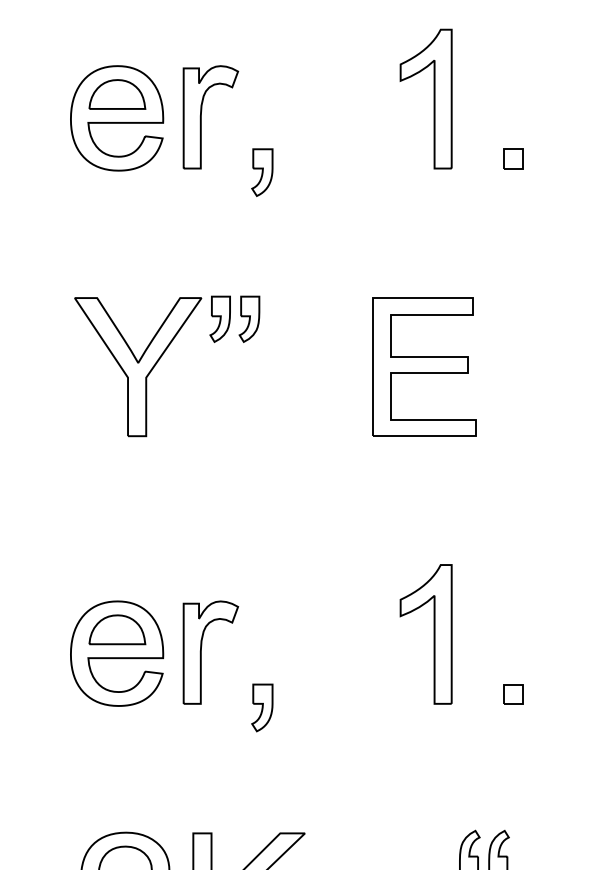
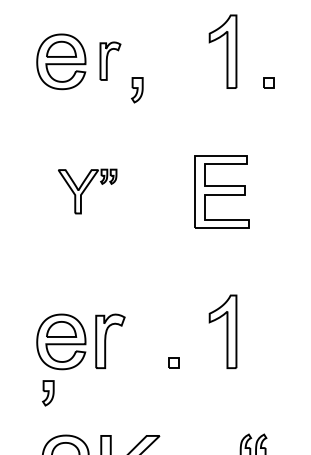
part: (210, 115) -> (110, 60), size x0.7
part: (167, 366) -> (87, 191), size x0.6
part: (512, 693) -> (173, 362), moved
part: (262, 708) -> (48, 393), moved

